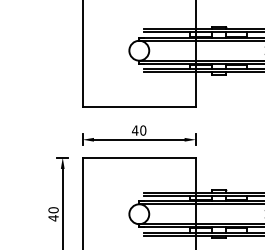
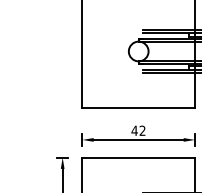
text: (143, 130) -> (142, 130), 40 -> 42

